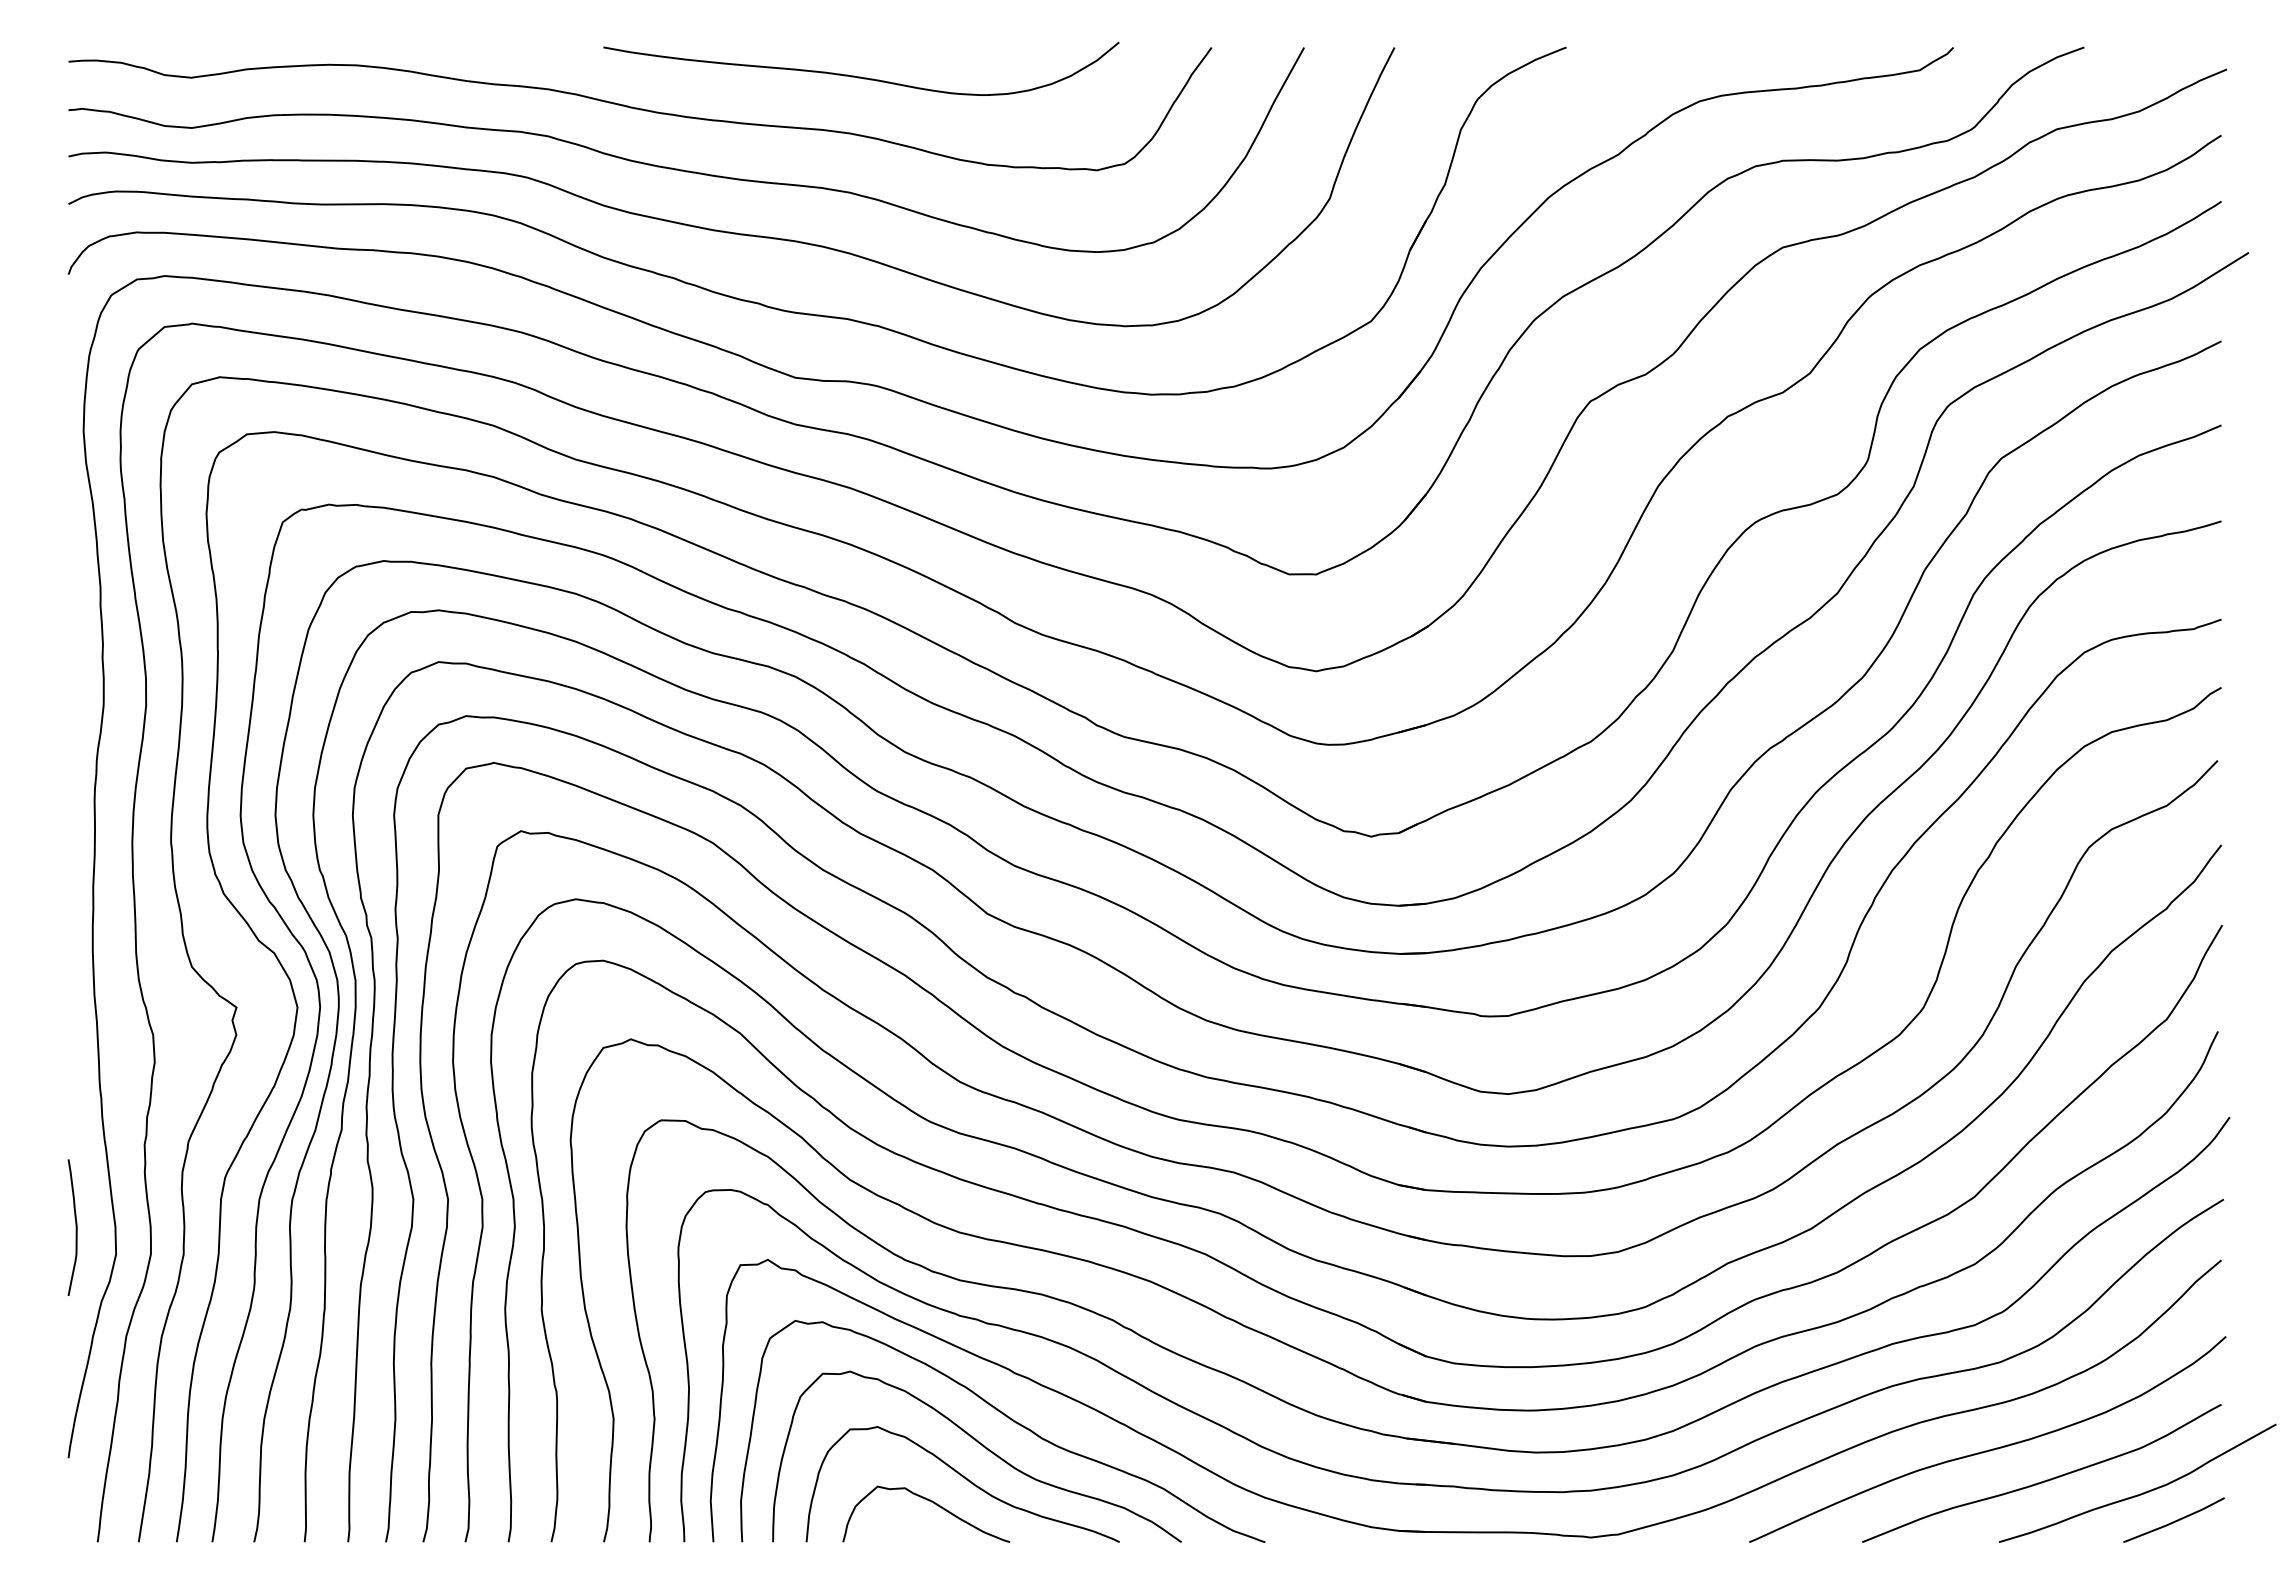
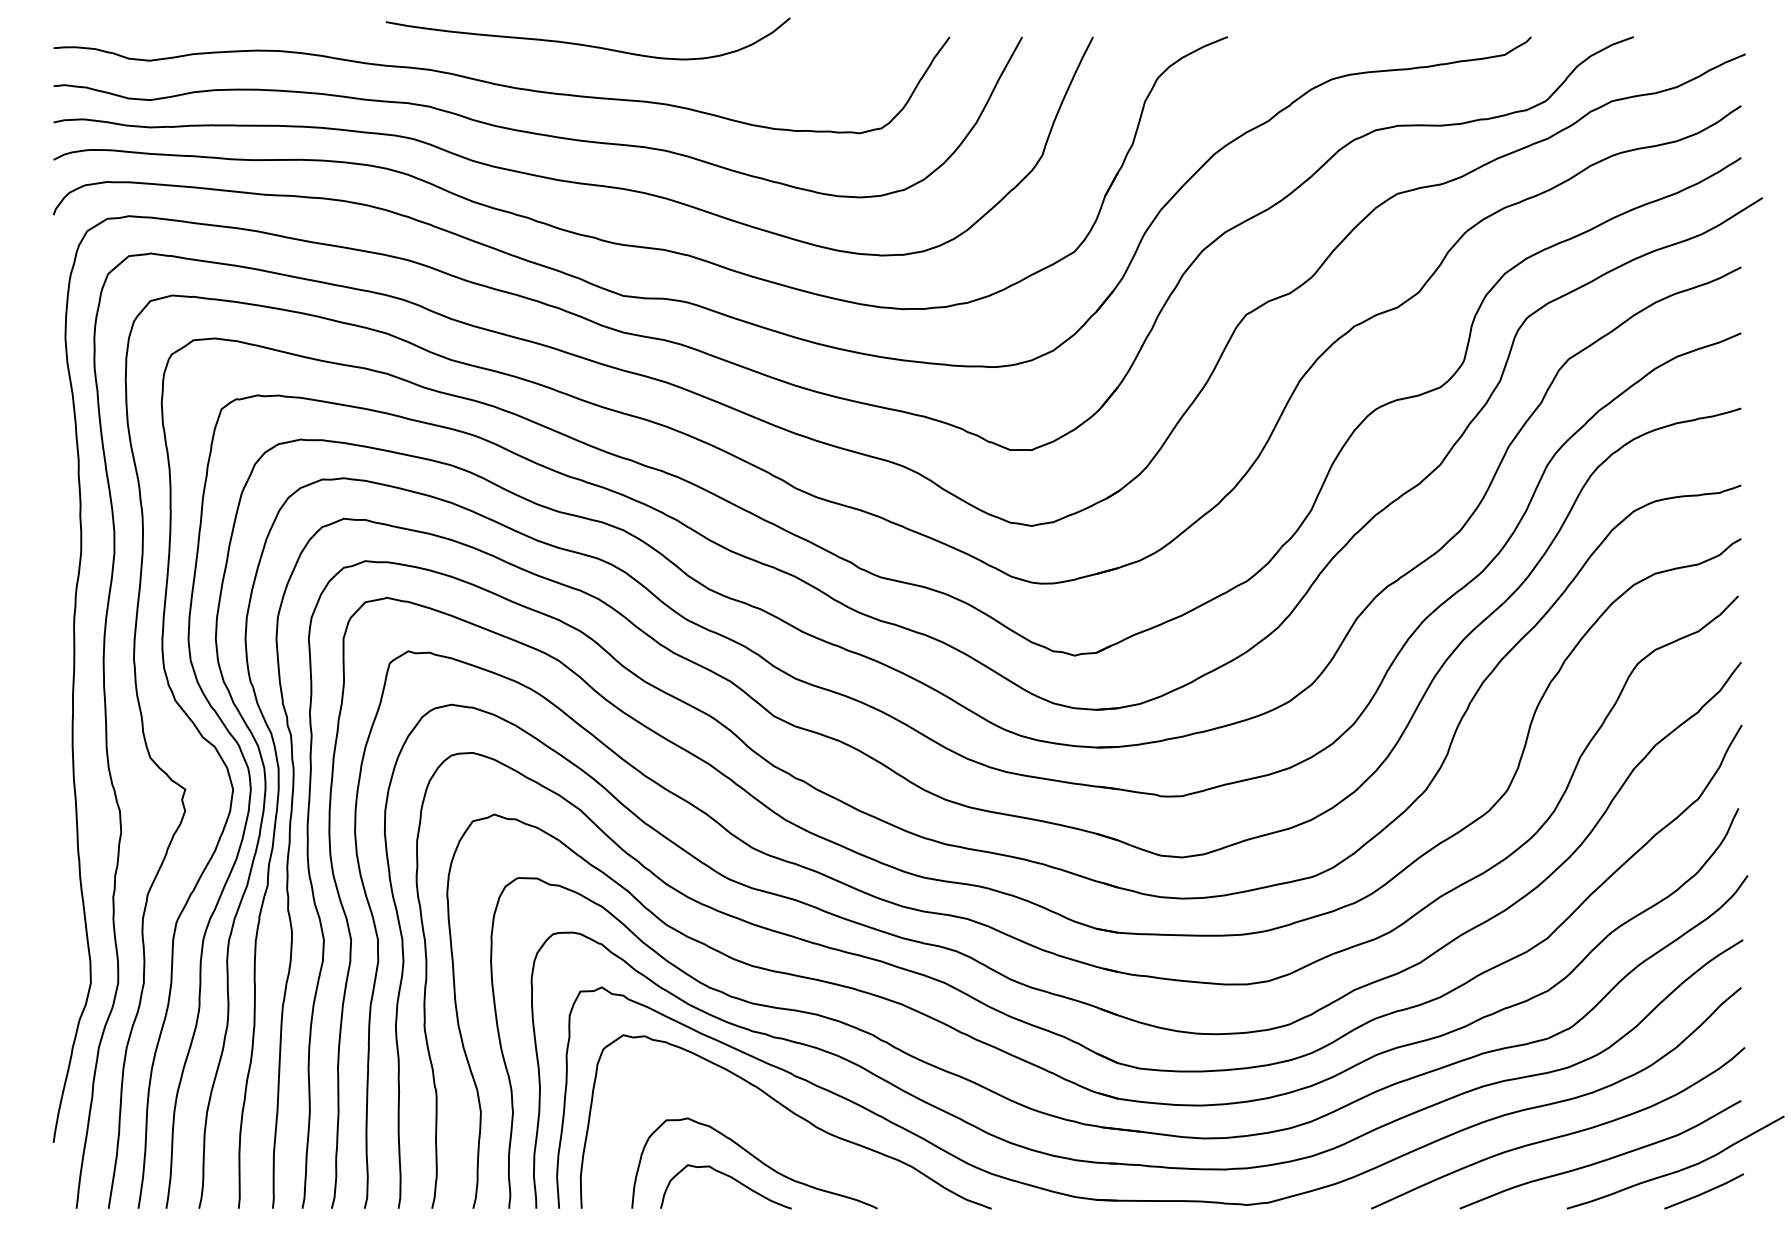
curve: (861, 76) -> (588, 44), moved
curve: (75, 1227) -> (59, 962), removed
curve: (983, 1447) -> (770, 1134), removed

